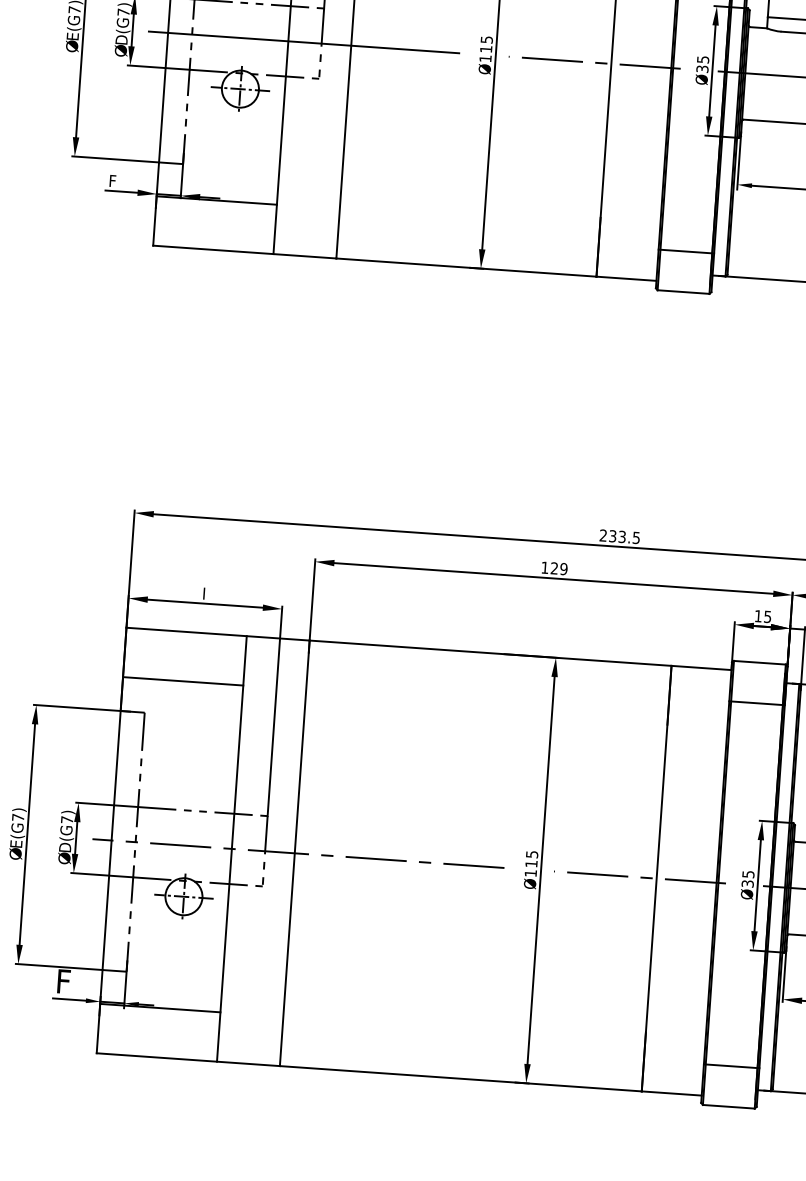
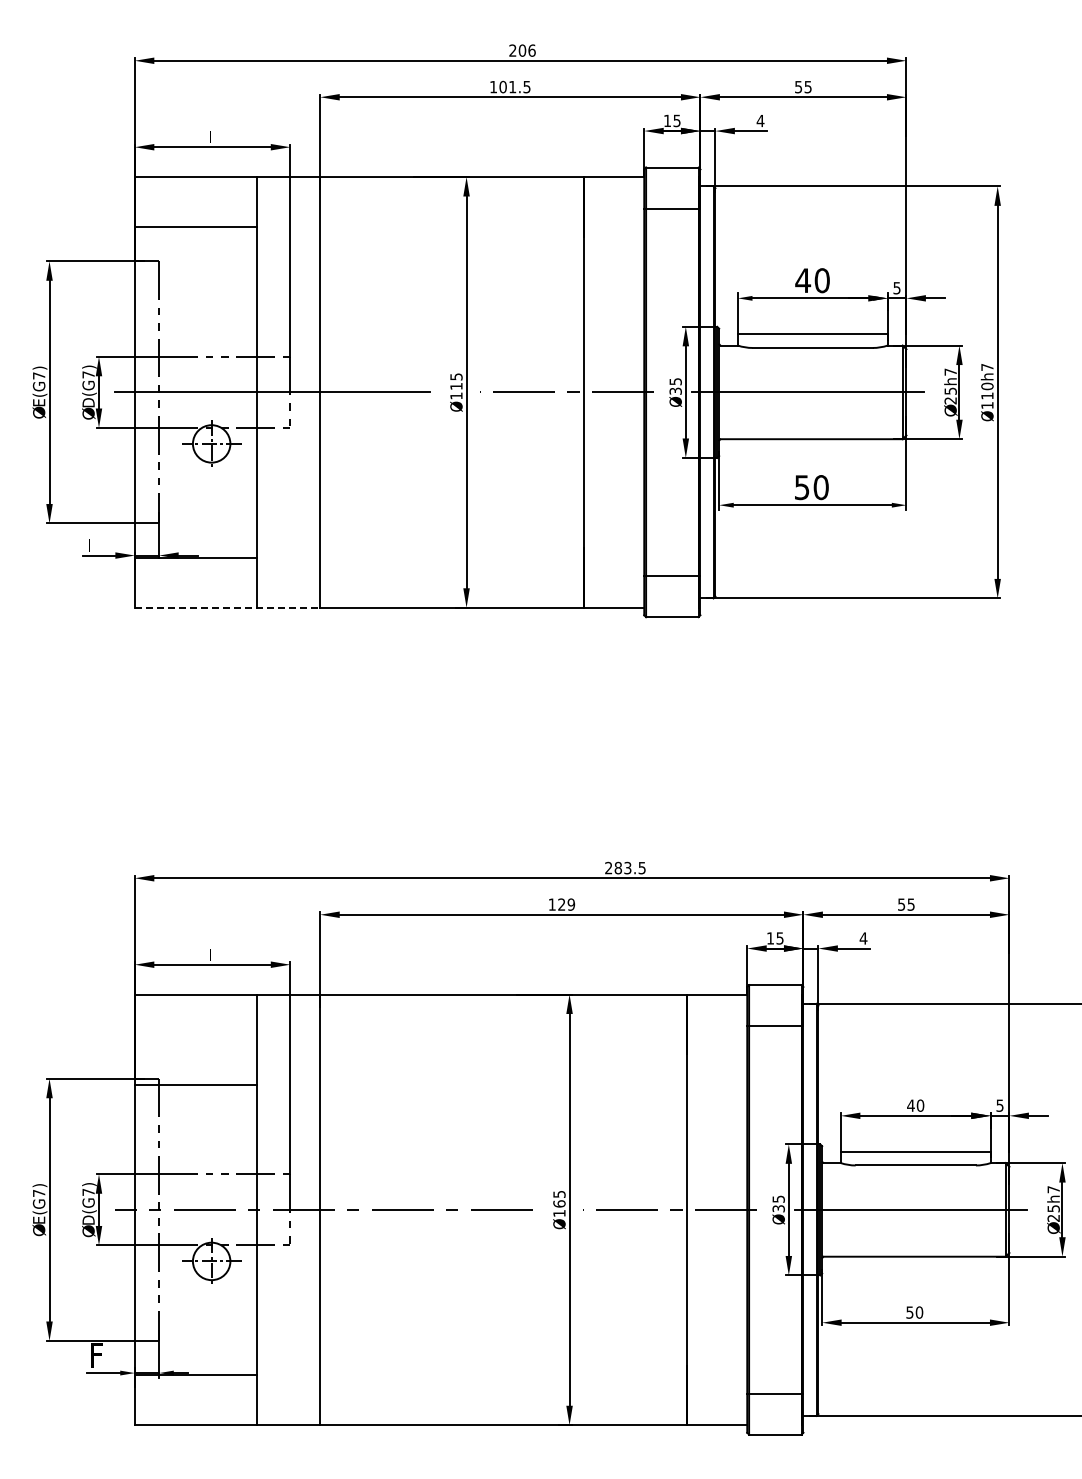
text: (112, 181) -> (89, 545), F -> I
line: (244, 251) -> (227, 607), solid -> dashed
text: (612, 536) -> (617, 868), 233.5 -> 283.5
line: (182, 681) -> (195, 1085), moved
text: (531, 863) -> (559, 1203), Ø115 -> Ø165

